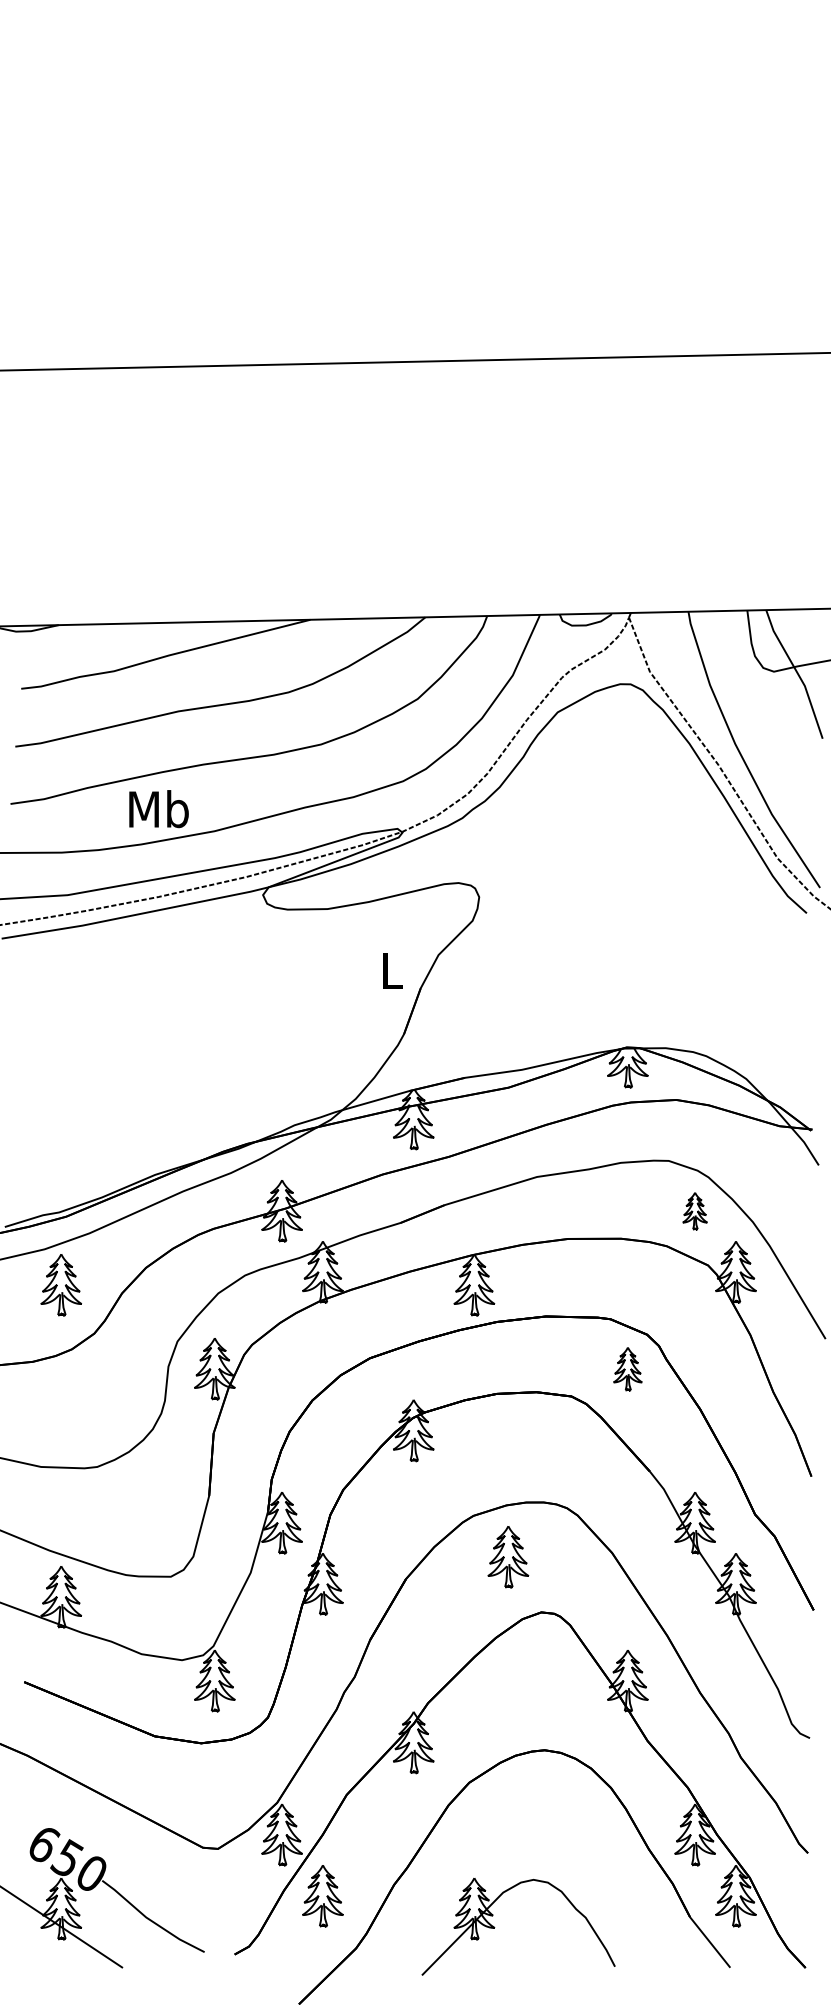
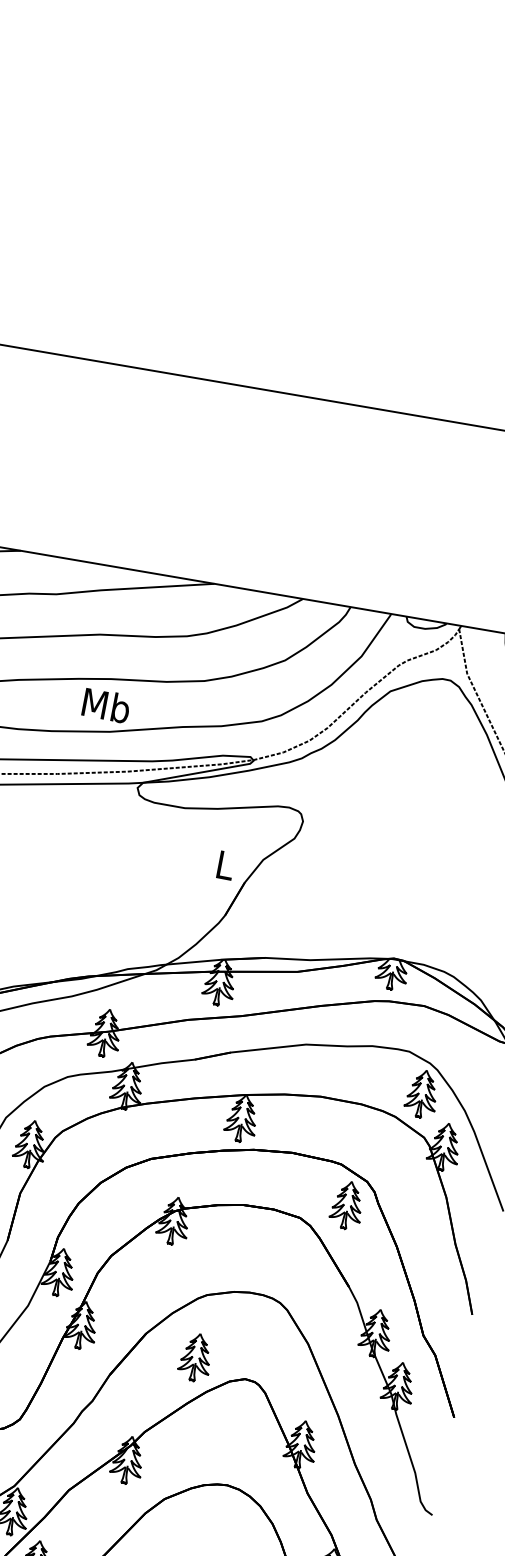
text: (158, 809) -> (106, 705), moved
part: (694, 1211) -> (421, 1094), size x1.67
part: (627, 1369) -> (347, 1205), size x1.43
part: (508, 1557) -> (196, 1357), moved

